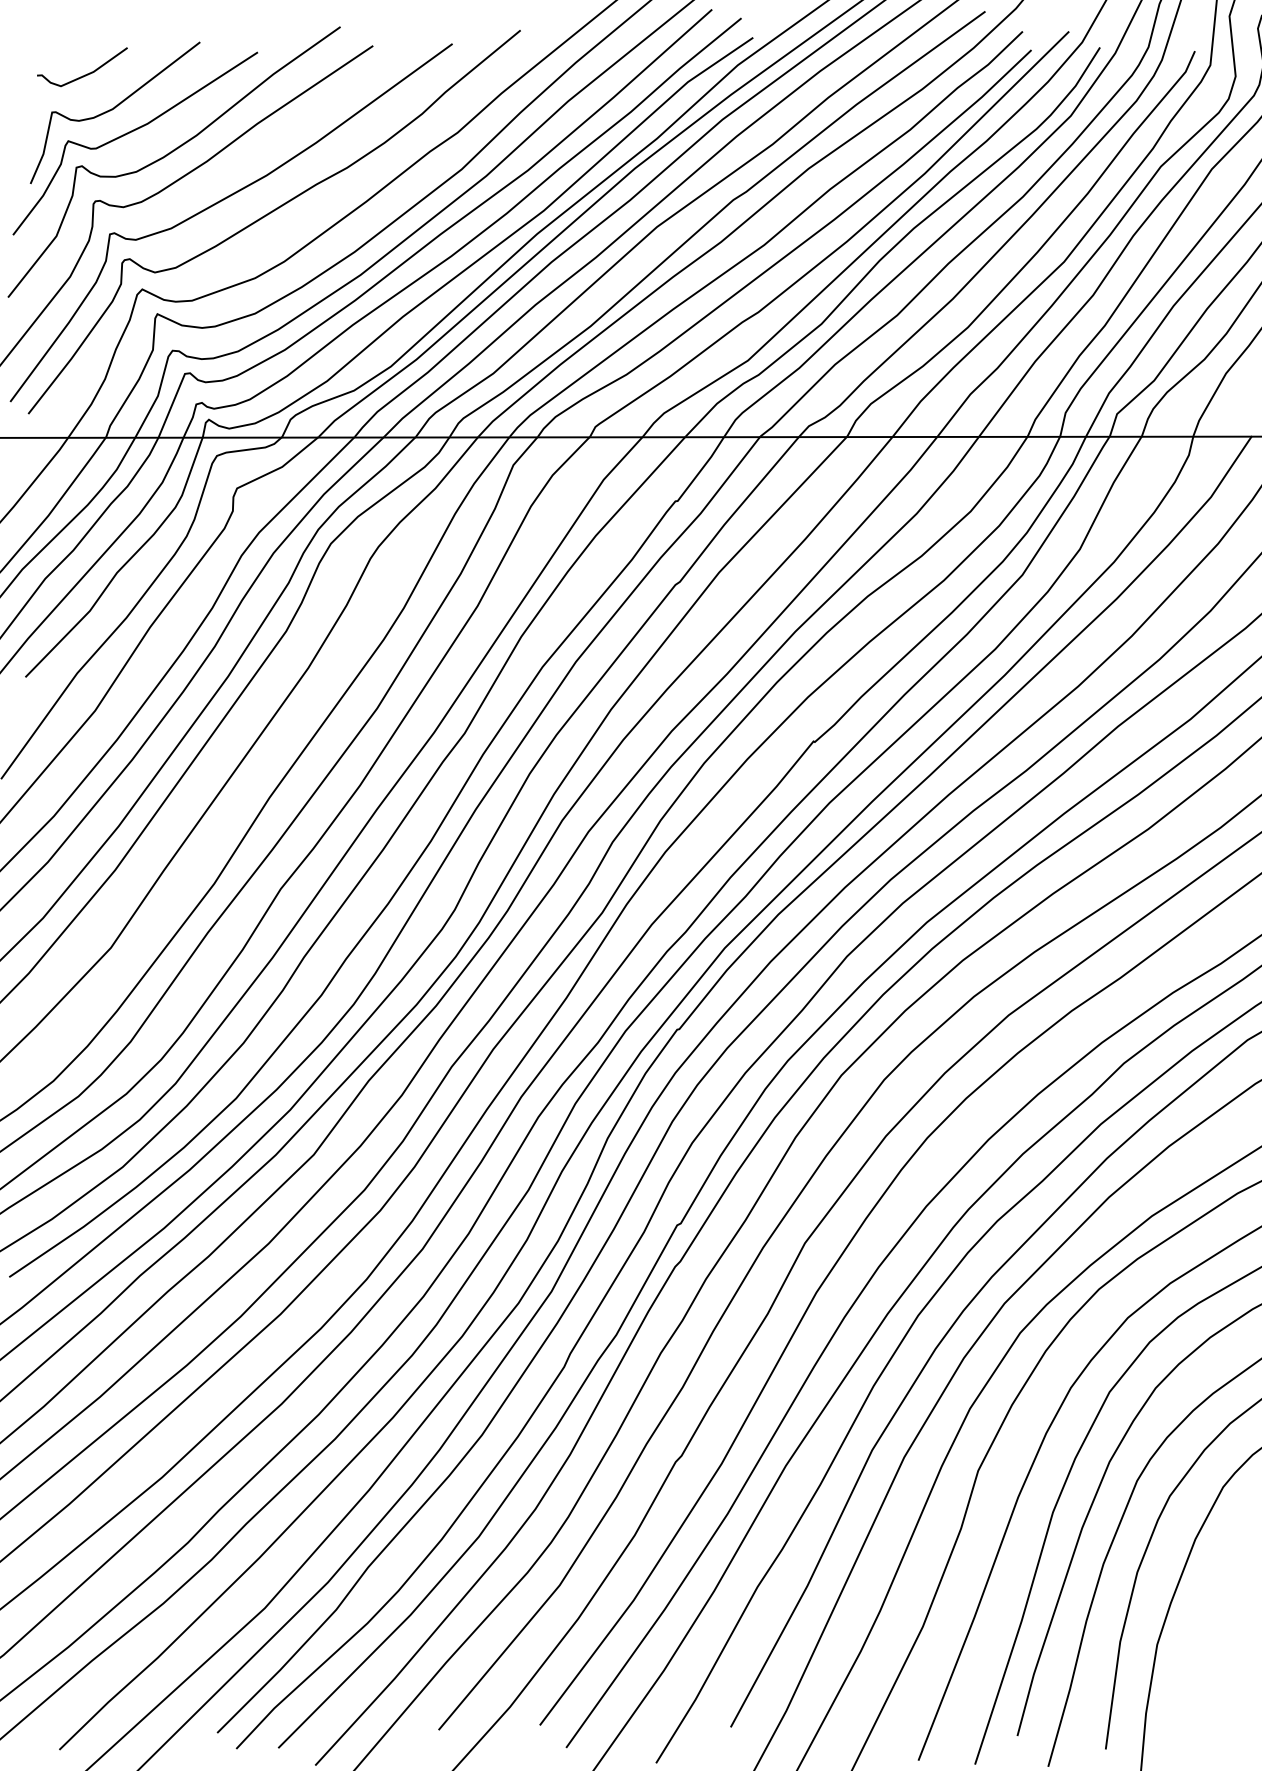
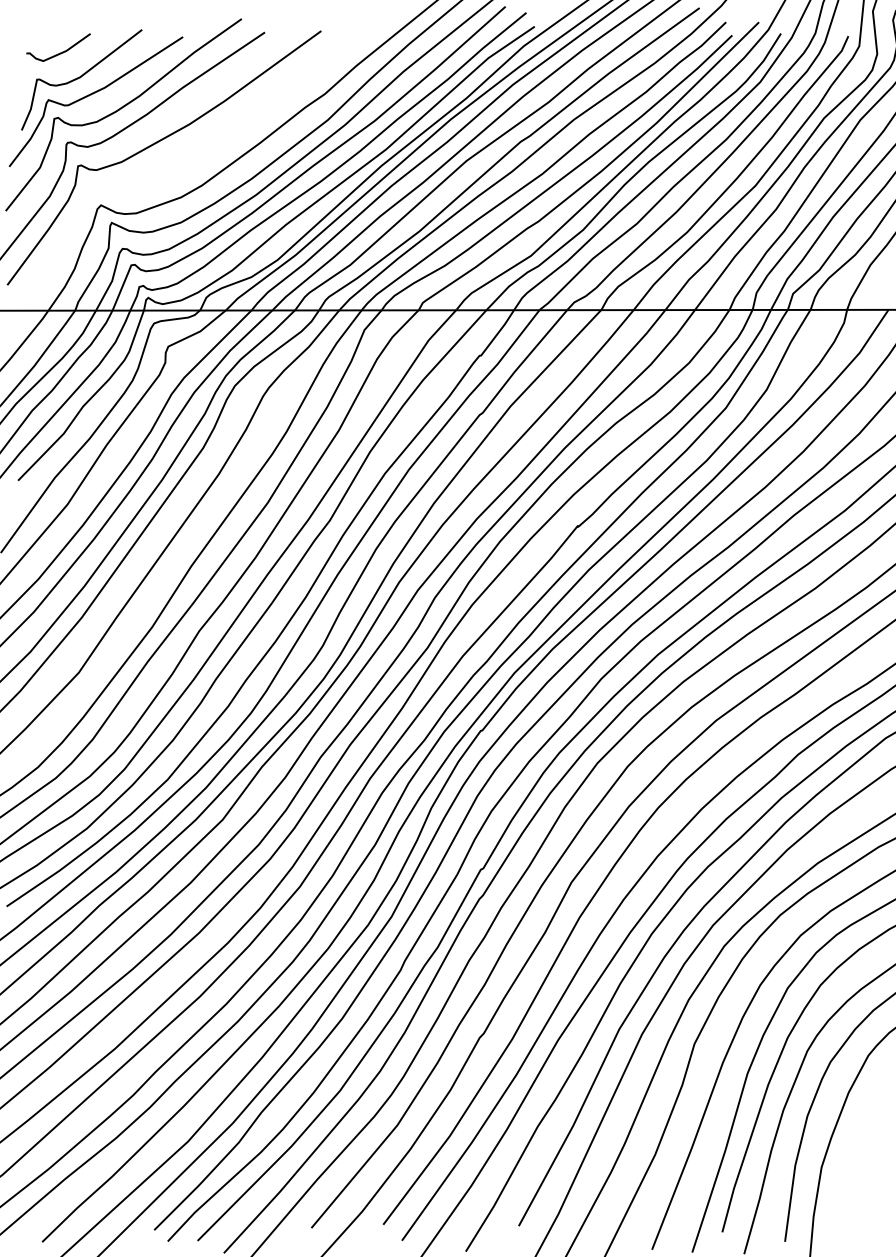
curve: (269, 215) -> (191, 152), removed

